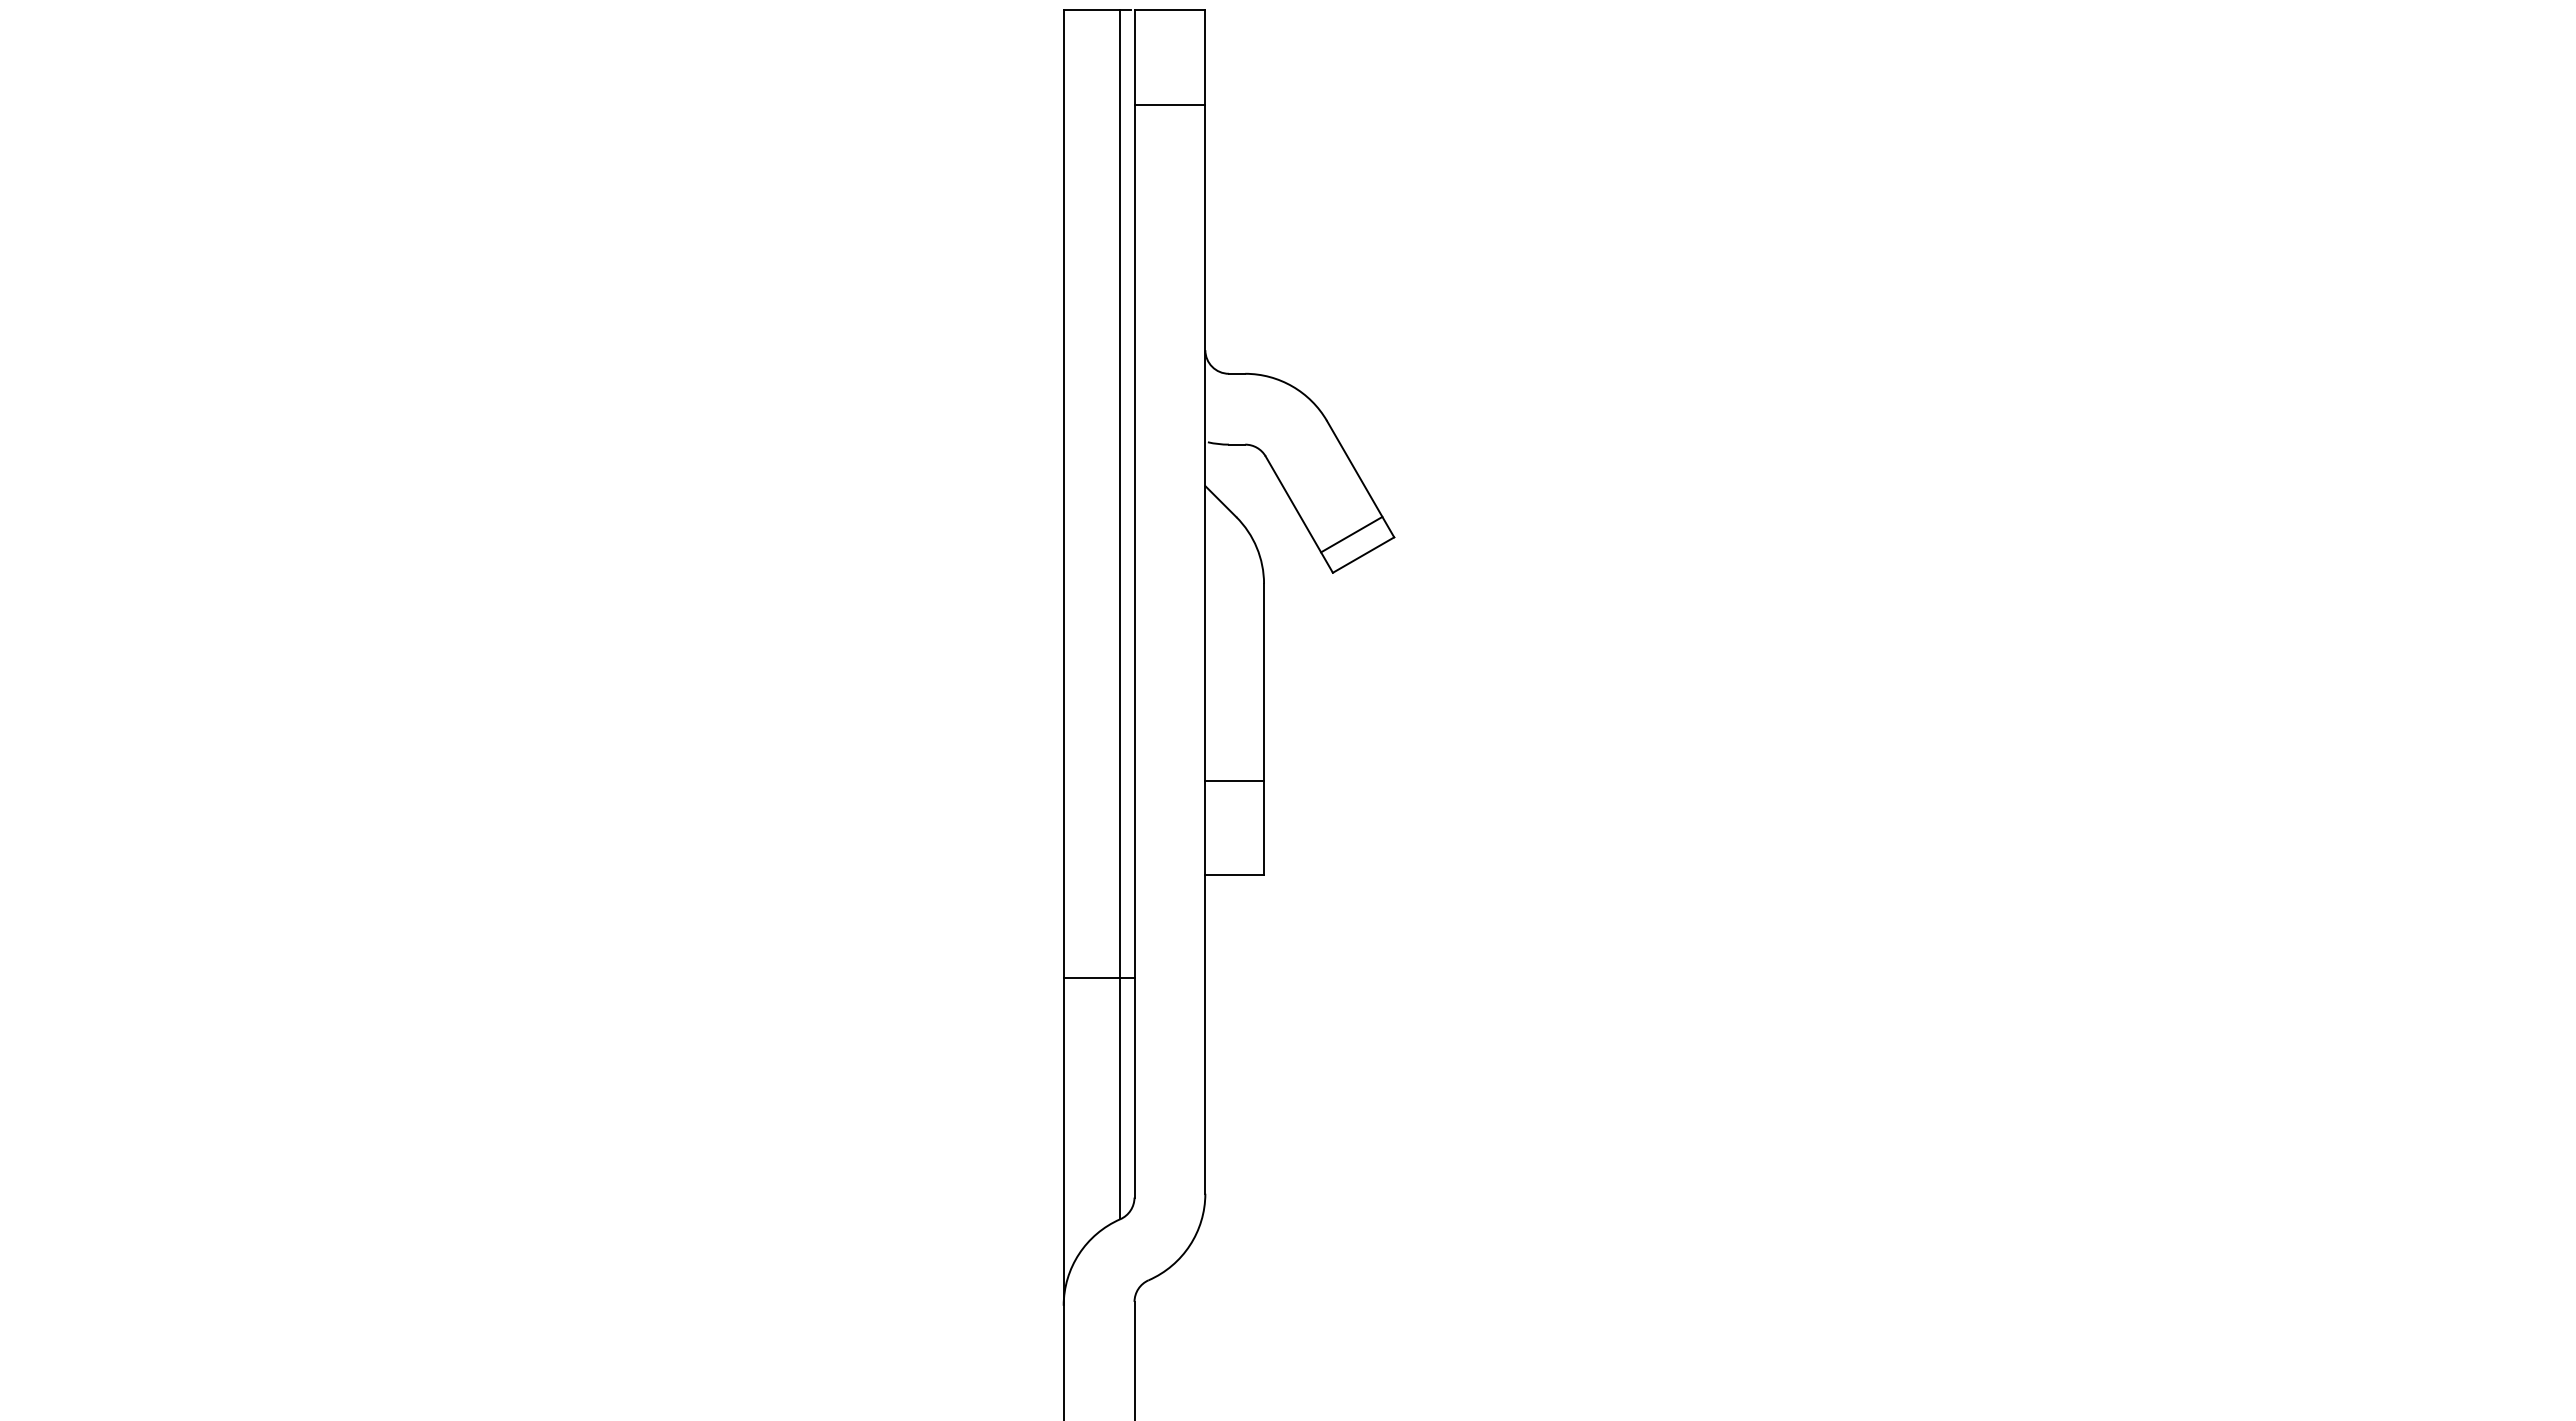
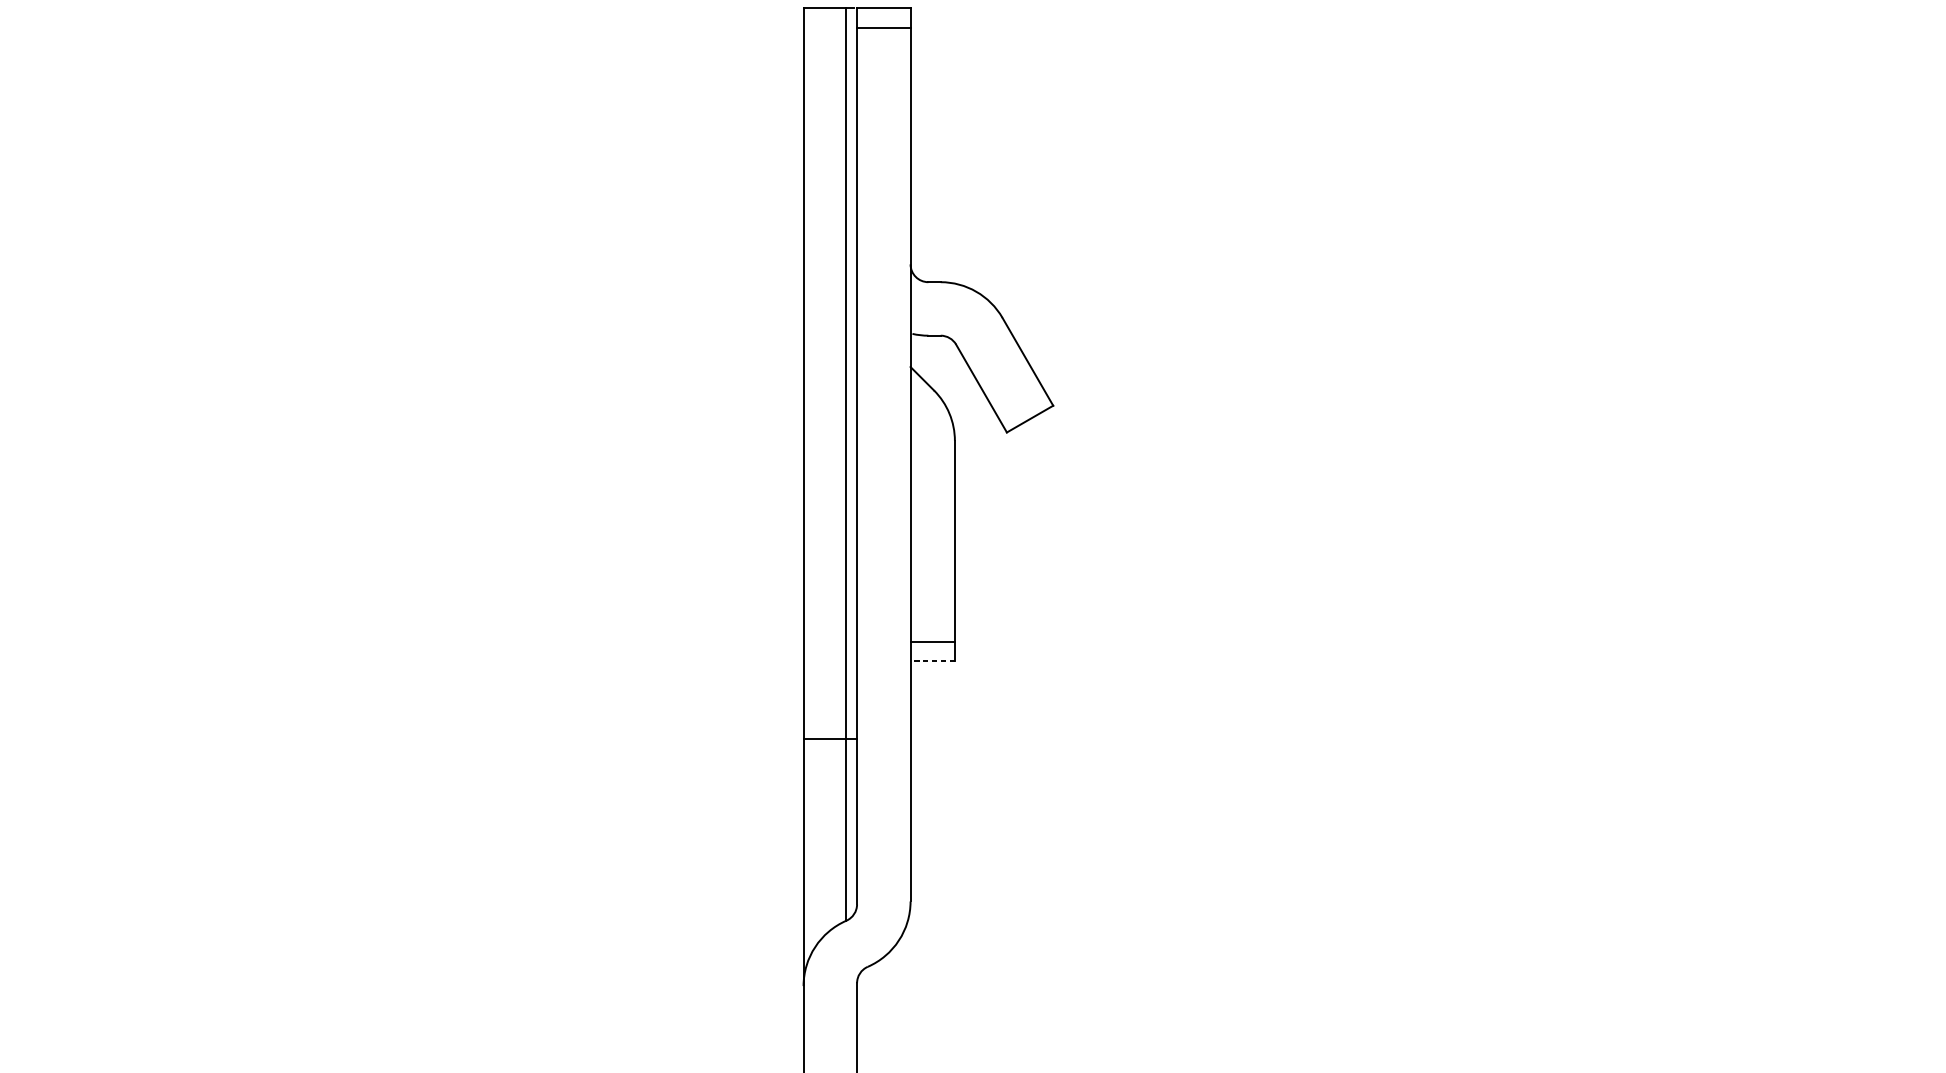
line: (1169, 104) -> (883, 28), moved
line: (1351, 534) -> (1020, 403), removed
line: (1234, 780) -> (932, 641), moved
line: (1234, 875) -> (932, 661), solid -> dashed

